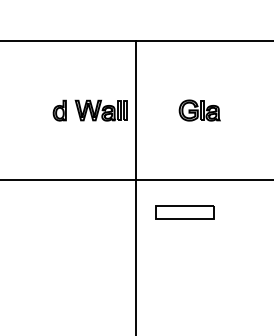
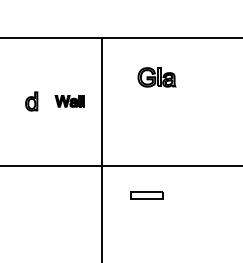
part: (100, 110) -> (69, 101), size x0.6
part: (199, 110) -> (156, 77), moved
part: (184, 212) -> (146, 195), size x0.6

